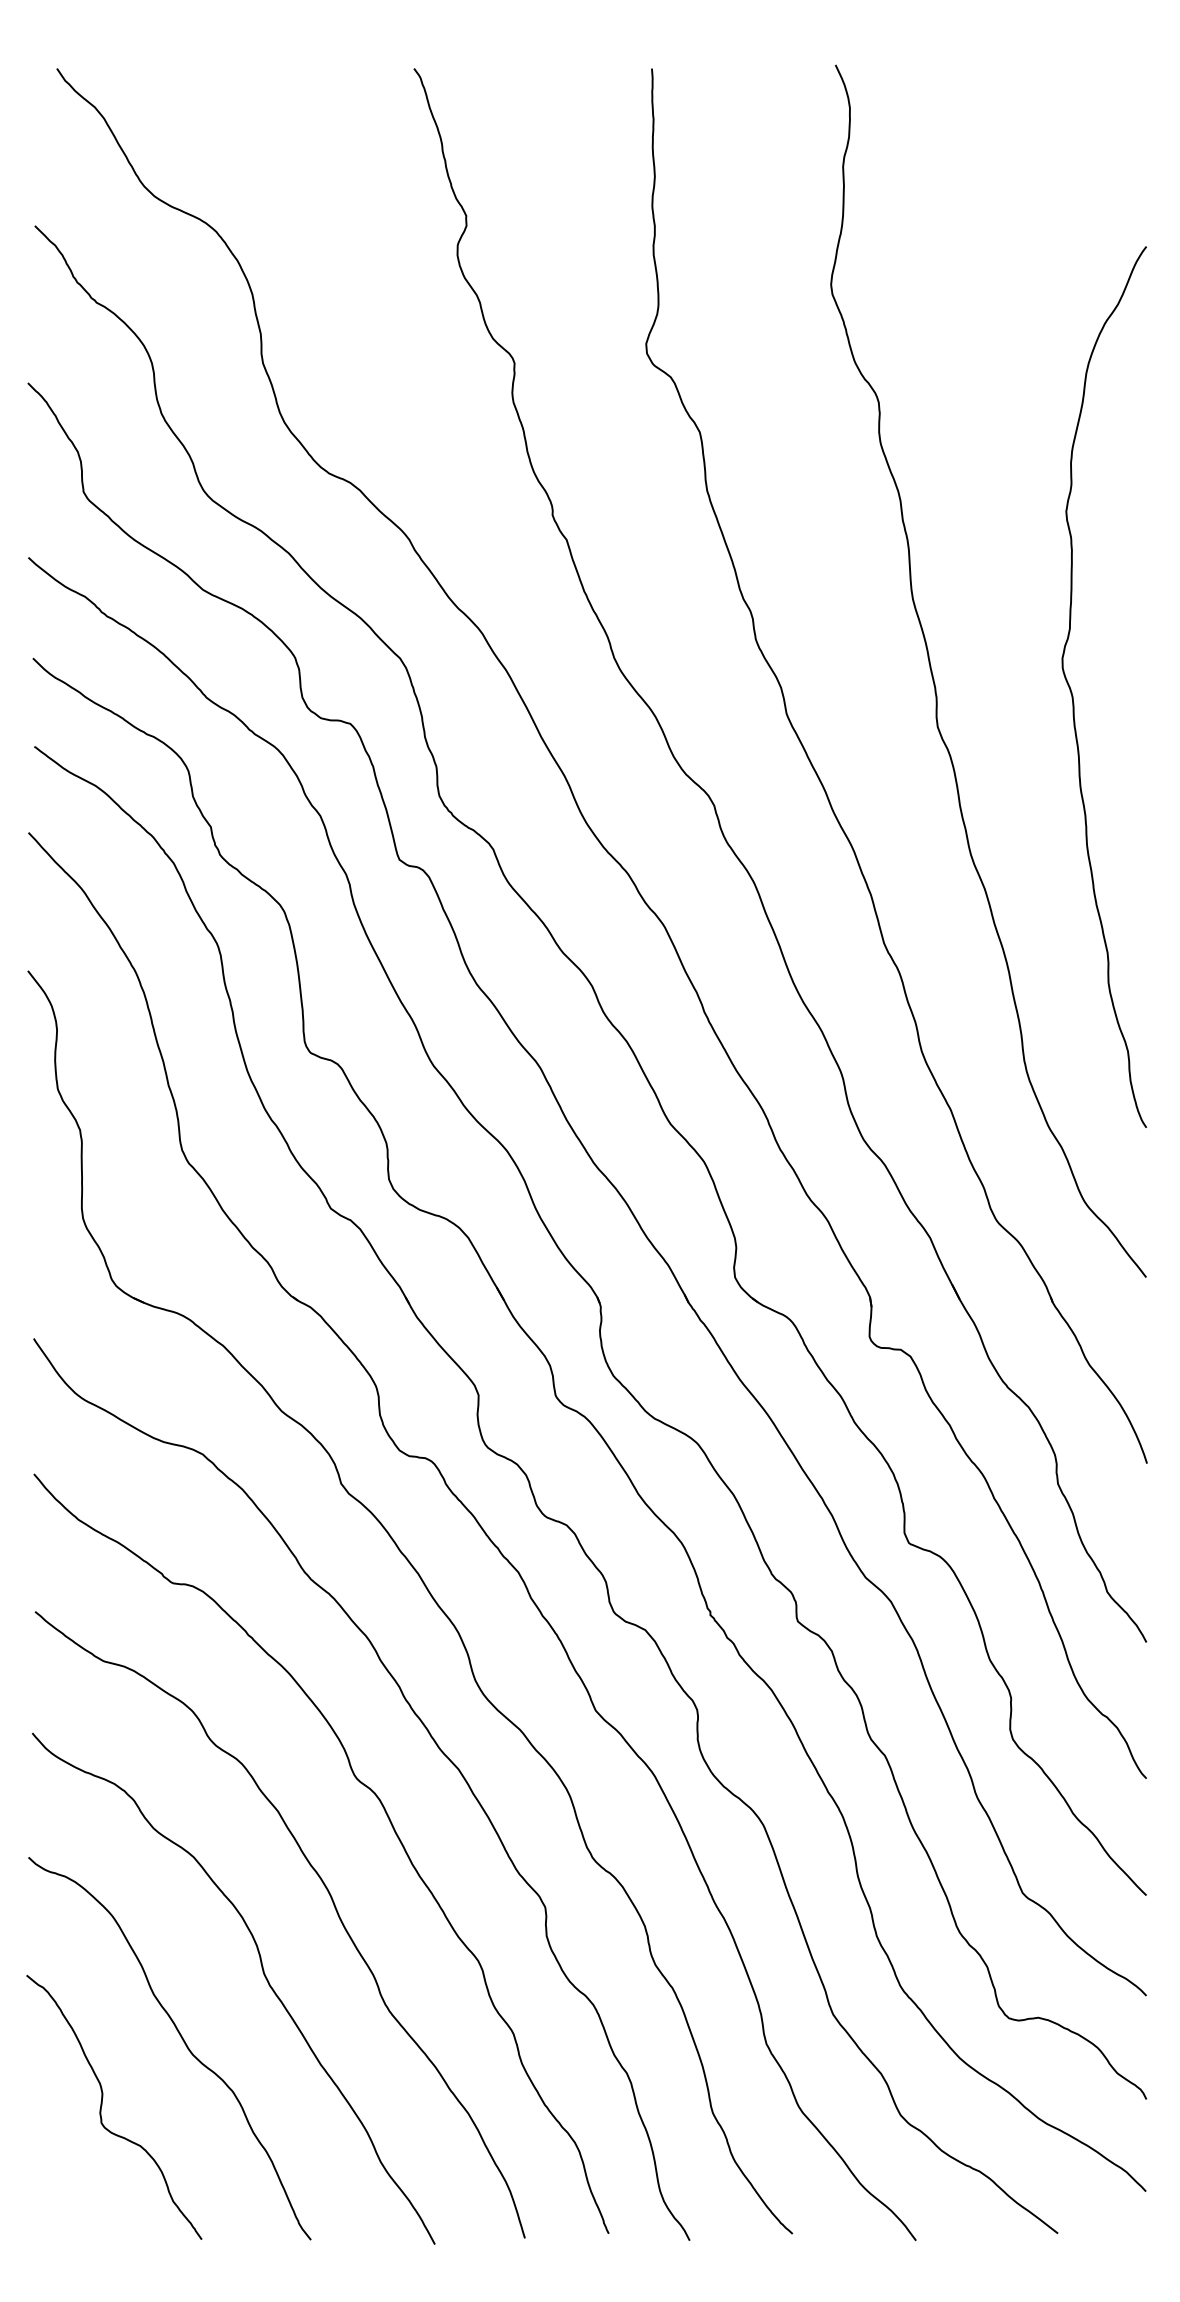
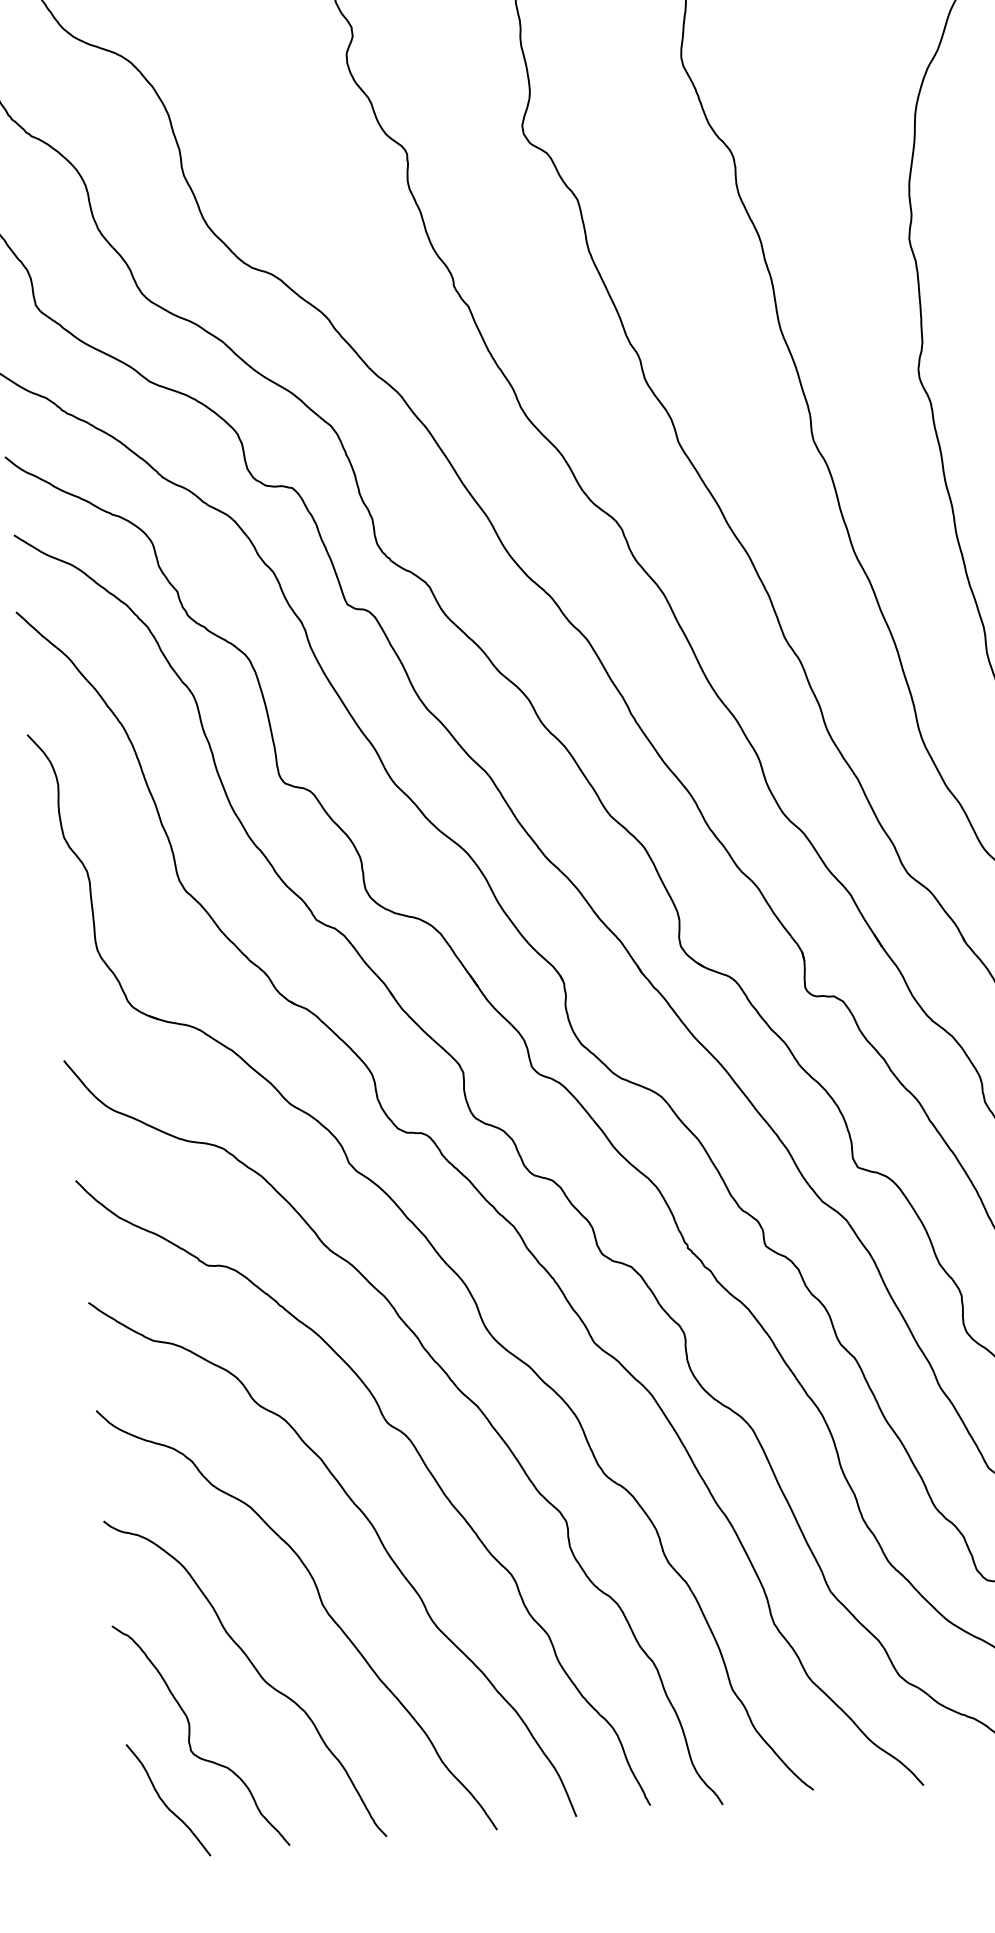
curve: (66, 2177) -> (164, 1802), added

